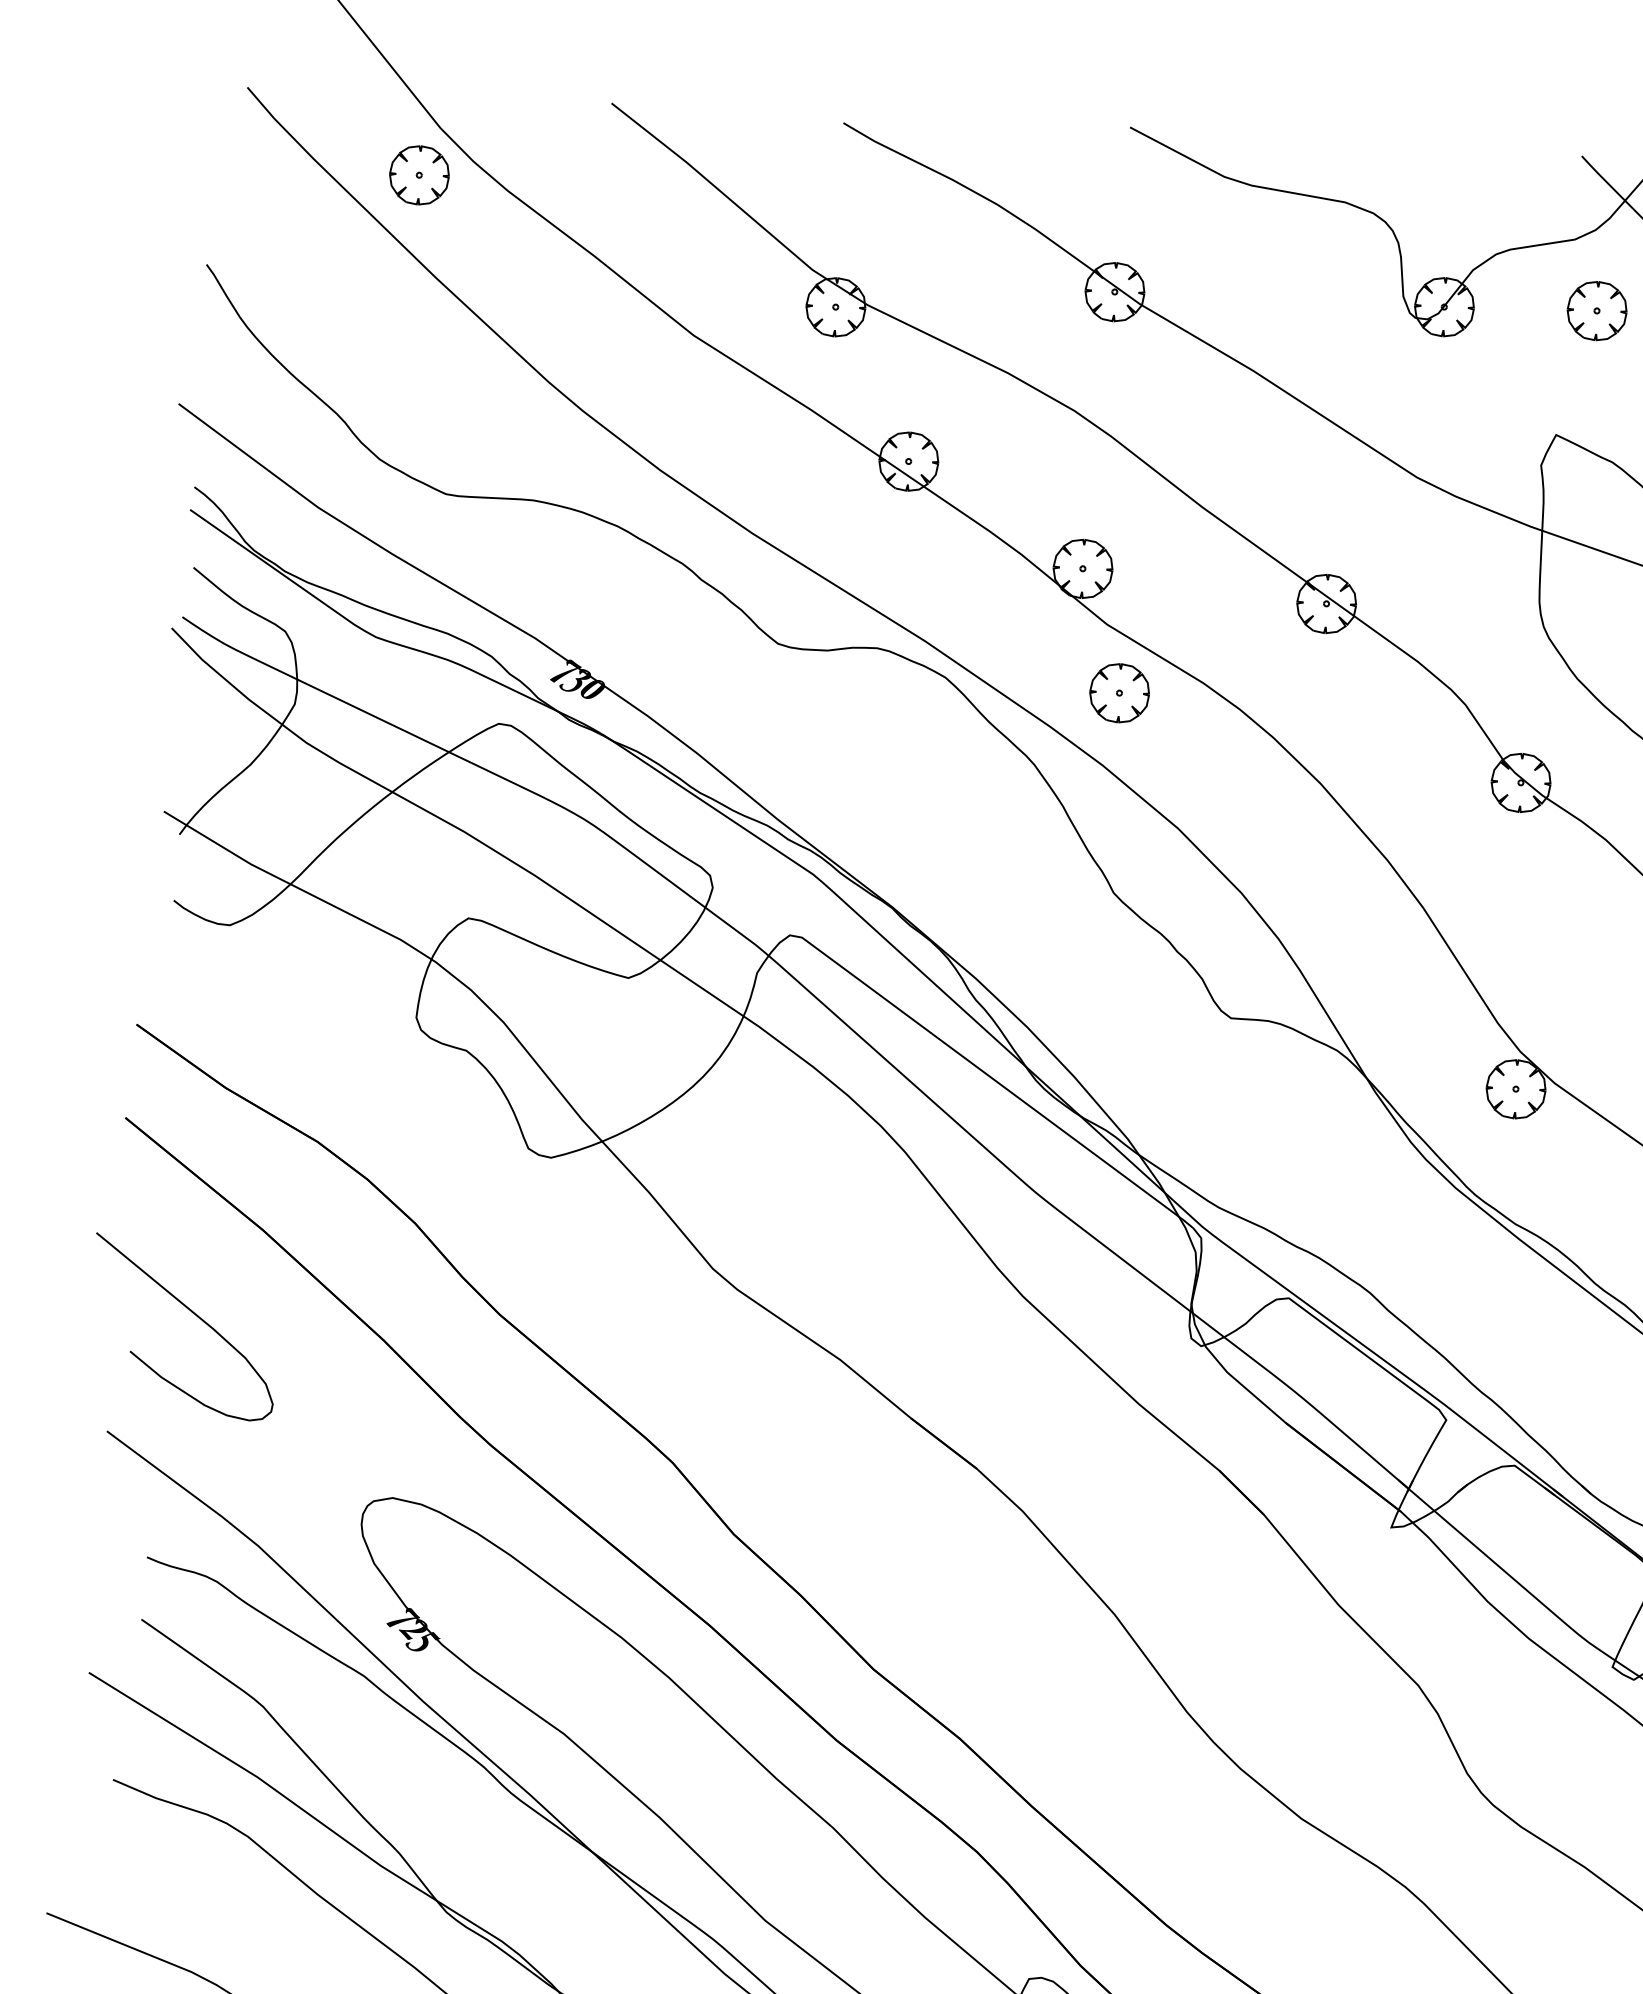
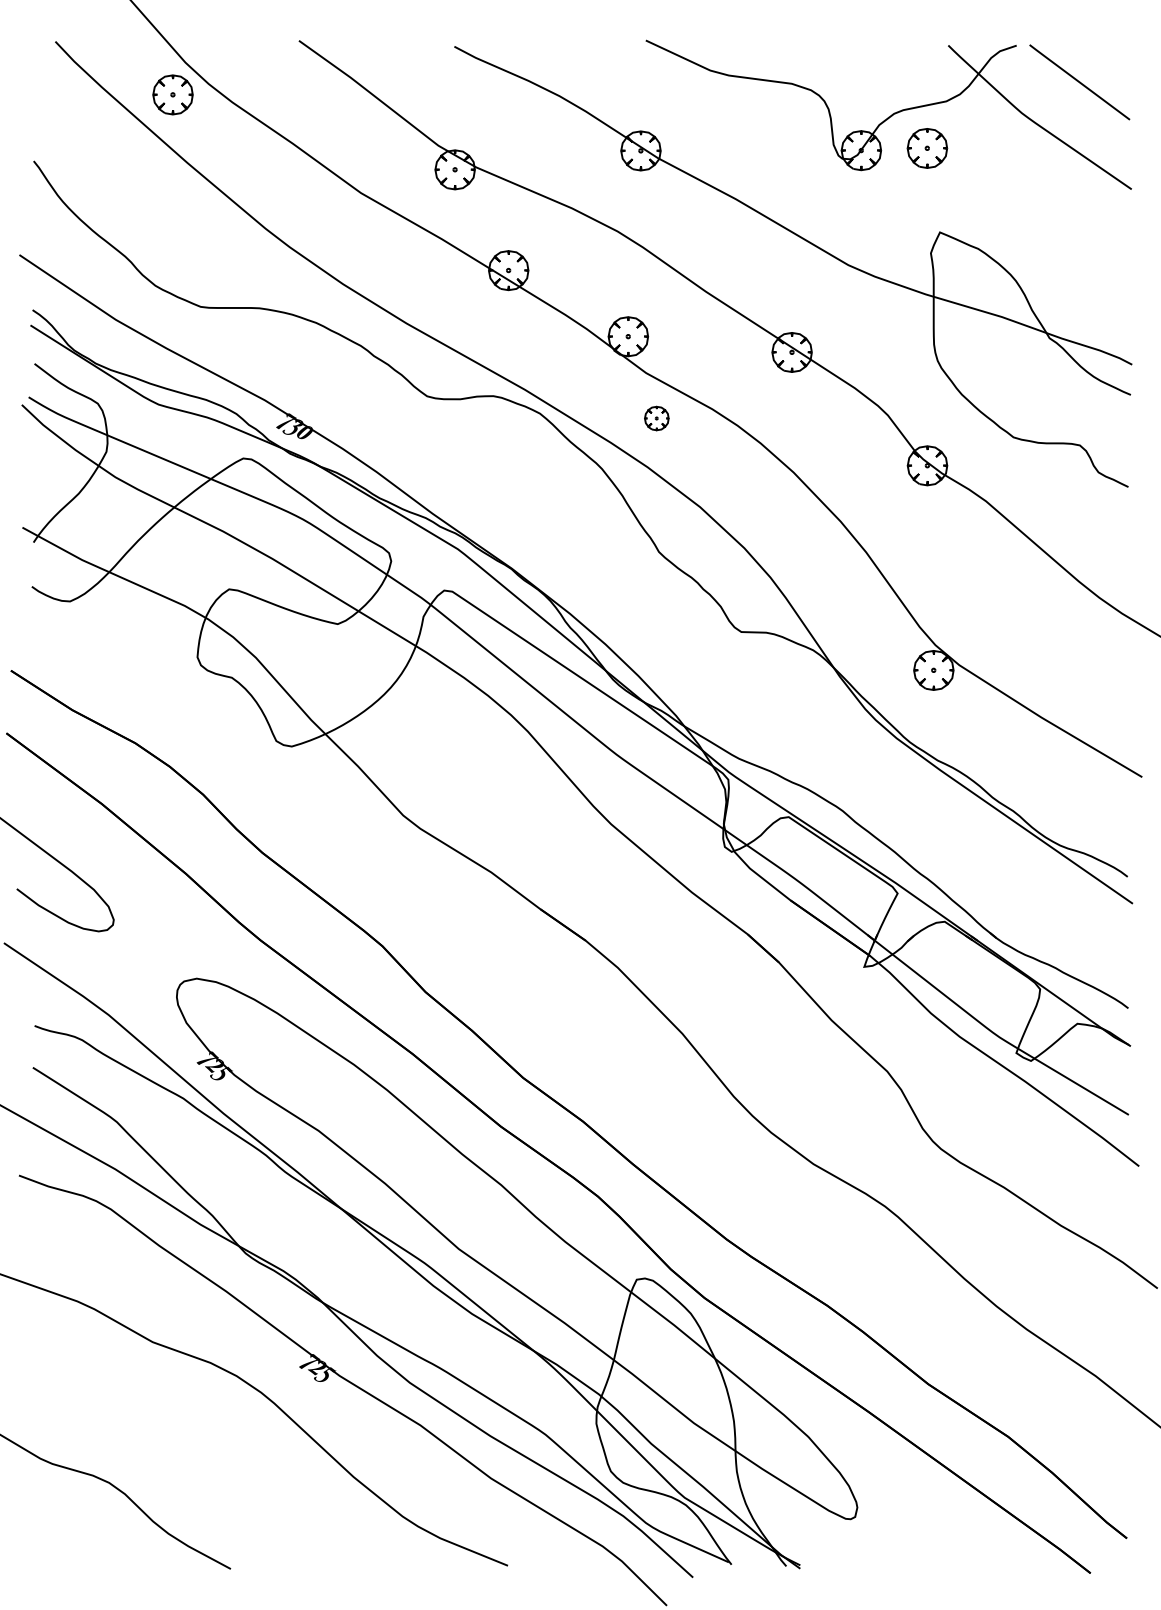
part: (1597, 311) -> (927, 148), moved
part: (1119, 693) -> (656, 418), size x0.6

